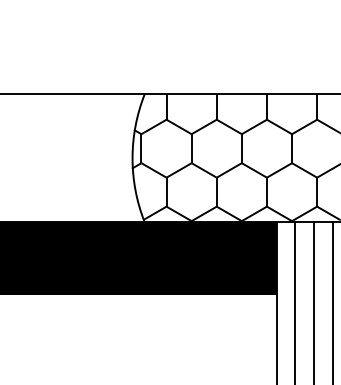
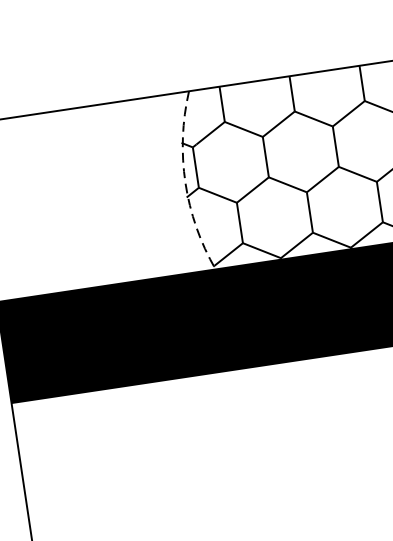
arc: (132, 158) -> (185, 183), solid -> dashed

